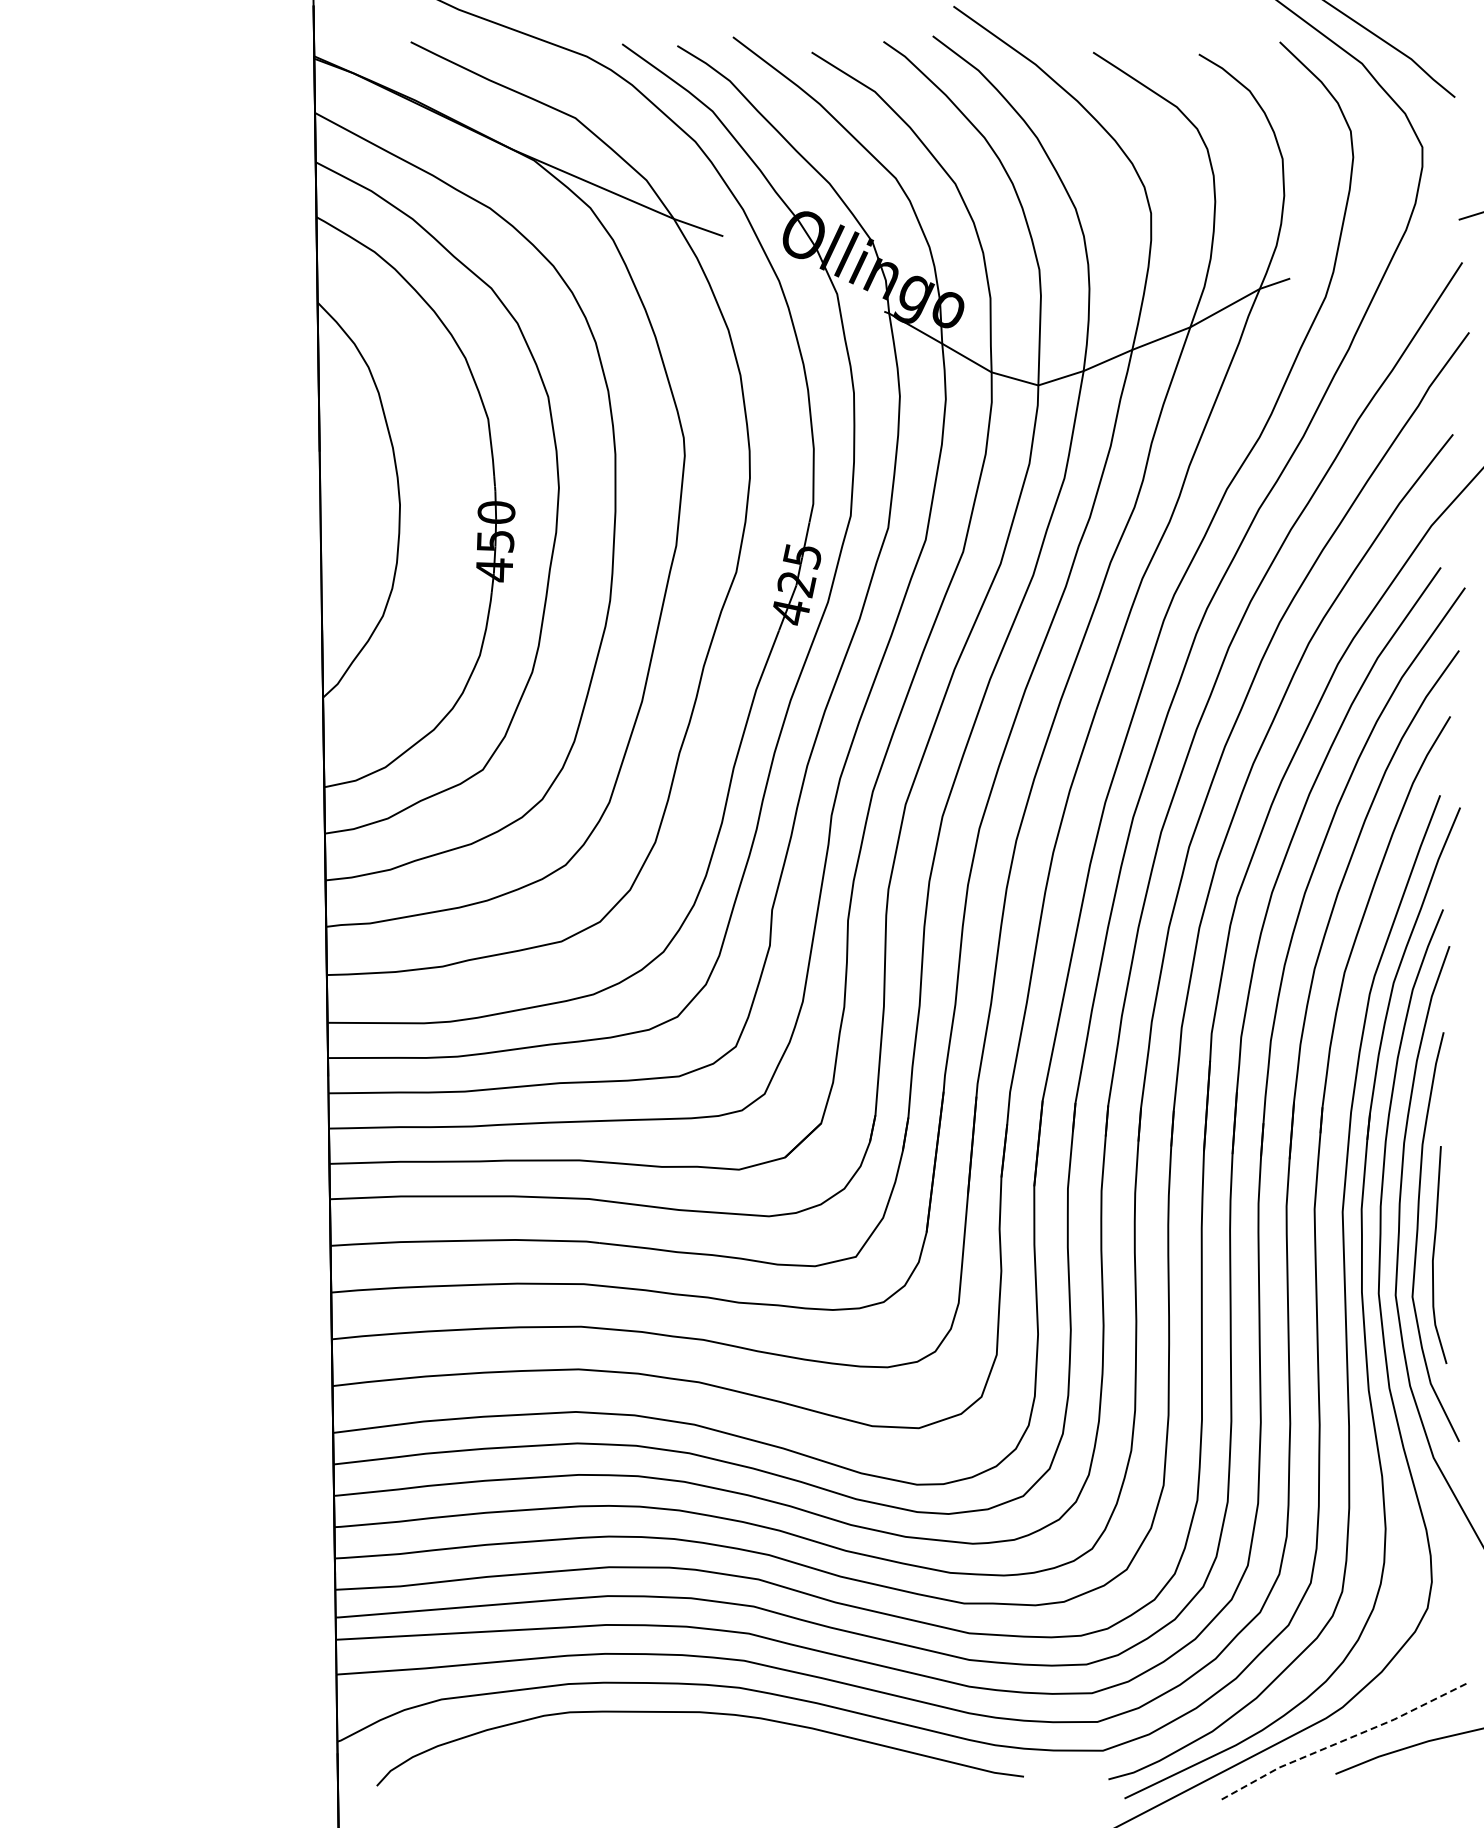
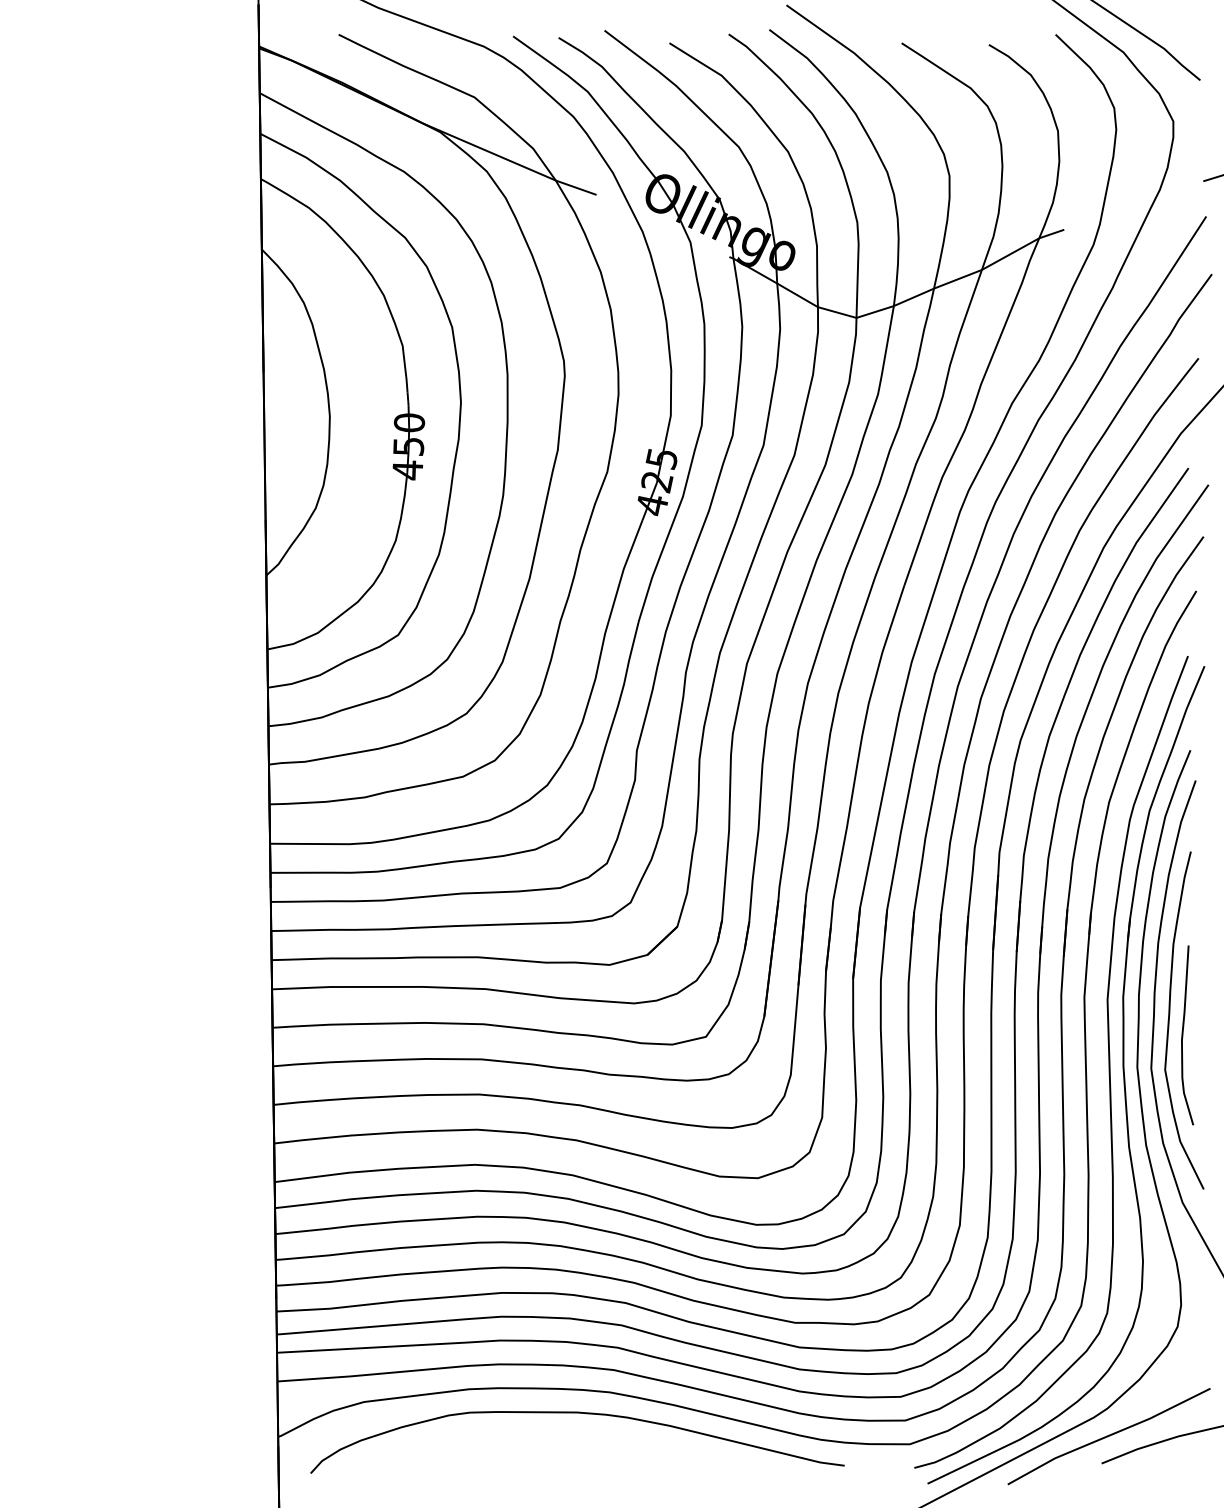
line: (1344, 1740) -> (1109, 1435), dashed -> solid

